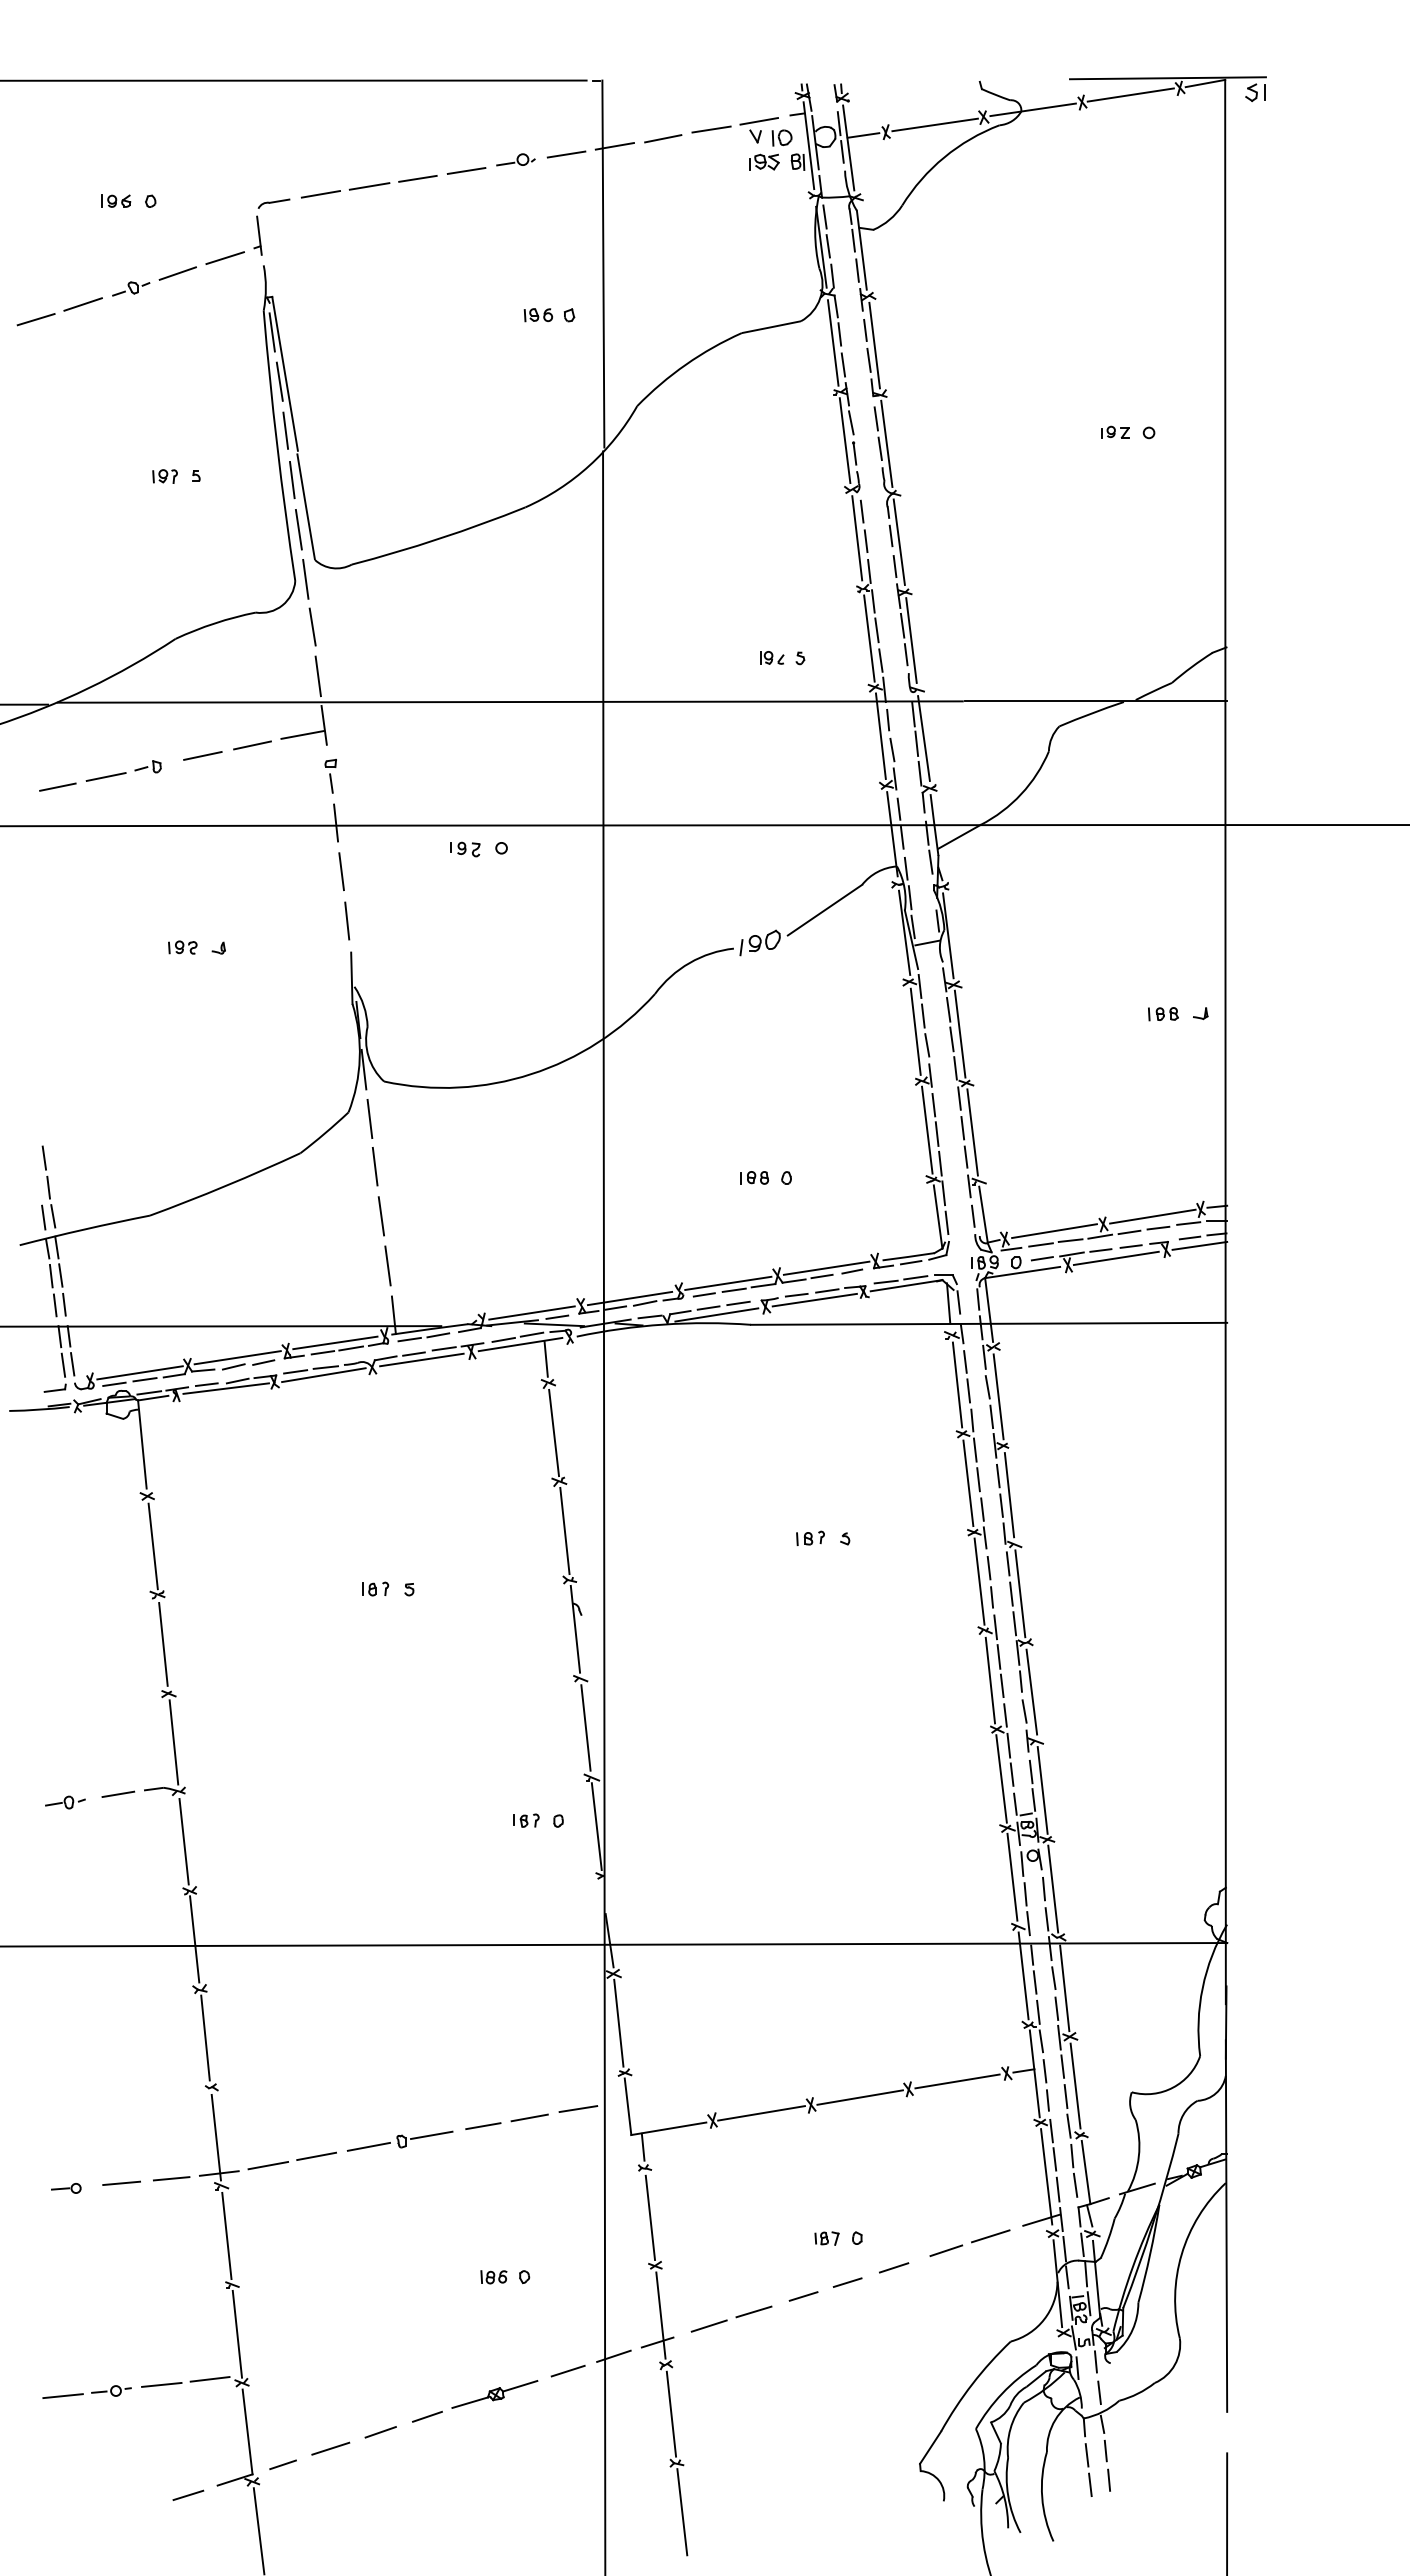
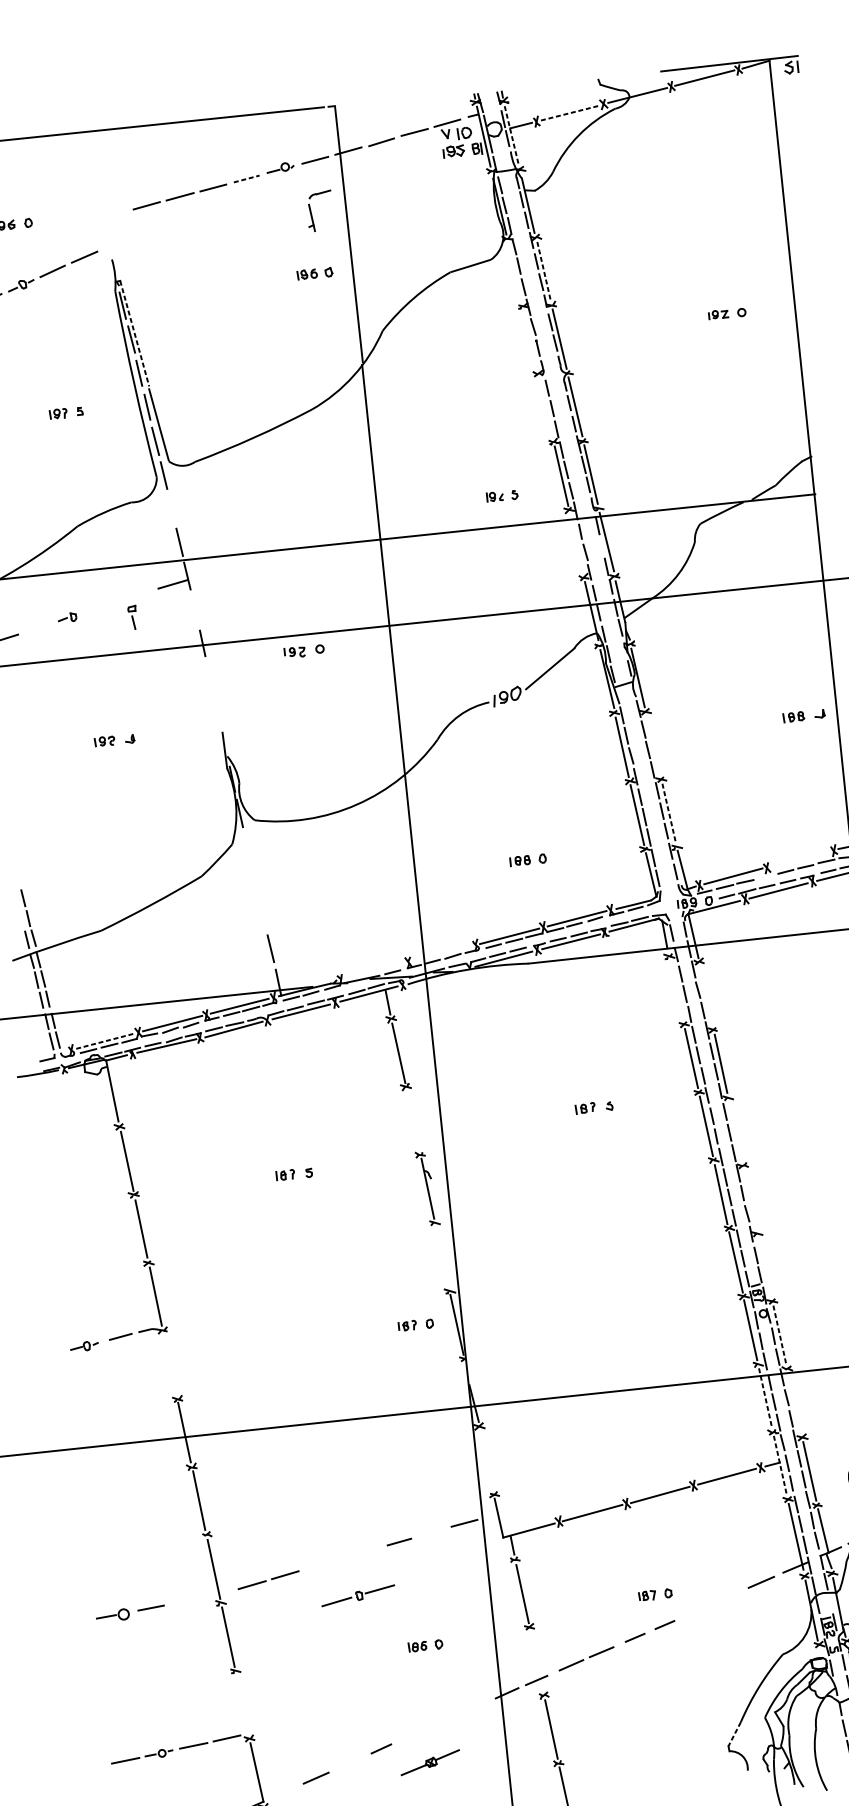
line: (935, 124) -> (570, 112), solid -> dashed
line: (848, 147) -> (511, 135), solid -> dashed
line: (466, 170) -> (246, 178), solid -> dashed
part: (259, 226) -> (311, 211), moved
line: (832, 342) -> (514, 272), removed
line: (874, 346) -> (544, 272), solid -> dashed
line: (285, 374) -> (135, 334), solid -> dashed
line: (844, 440) -> (529, 339), removed
line: (857, 538) -> (546, 407), removed
line: (312, 626) -> (172, 507), removed
line: (880, 735) -> (576, 543), removed
line: (916, 743) -> (601, 546), removed
line: (252, 745) -> (138, 595), removed
line: (202, 755) -> (104, 605), removed
part: (330, 775) -> (132, 617), moved
line: (105, 776) -> (38, 627), removed
line: (341, 871) -> (209, 676), removed
line: (347, 920) -> (217, 710), removed
line: (959, 1033) -> (652, 745), removed
line: (369, 1118) -> (247, 847), removed
line: (972, 1132) -> (669, 813), solid -> dashed
line: (374, 1166) -> (254, 880), removed
line: (380, 1216) -> (262, 914), removed
line: (1152, 1216) -> (800, 859), removed
line: (1100, 1236) -> (765, 876), removed
line: (629, 1298) -> (441, 954), removed
line: (531, 1312) -> (374, 970), removed
line: (140, 1372) -> (105, 1040), solid -> dashed
line: (957, 1384) -> (676, 990), removed
line: (998, 1396) -> (706, 995), removed
line: (564, 1530) -> (413, 1120), removed
line: (1020, 1593) -> (735, 1131), removed
line: (1031, 1691) -> (750, 1199), removed
line: (585, 1727) -> (441, 1256), removed
line: (1042, 1790) -> (765, 1267), removed
line: (183, 1841) -> (169, 1365), removed
line: (1053, 1889) -> (780, 1335), solid -> dashed
line: (1023, 1975) -> (765, 1398), solid -> dashed
line: (1064, 1988) -> (795, 1404), removed
line: (618, 2022) -> (486, 1460), removed
line: (1034, 2073) -> (780, 1465), solid -> dashed
line: (529, 2117) -> (430, 1532), removed
part: (399, 2140) -> (357, 1595), moved
line: (218, 2173) -> (218, 1594), removed
line: (171, 2178) -> (185, 1601), removed
part: (66, 2188) -> (113, 1615), size x1.6
line: (946, 2250) -> (731, 1595), removed
line: (893, 2267) -> (695, 1611), removed
line: (1086, 2273) -> (830, 1601), removed
line: (660, 2315) -> (536, 1661), removed
line: (237, 2333) -> (242, 1704), removed
line: (567, 2370) -> (475, 1706), removed
part: (494, 2394) -> (430, 1762), moved
line: (380, 2432) -> (349, 1763), removed
line: (930, 2448) -> (734, 1734), solid -> dashed
line: (282, 2464) -> (283, 1792), removed

